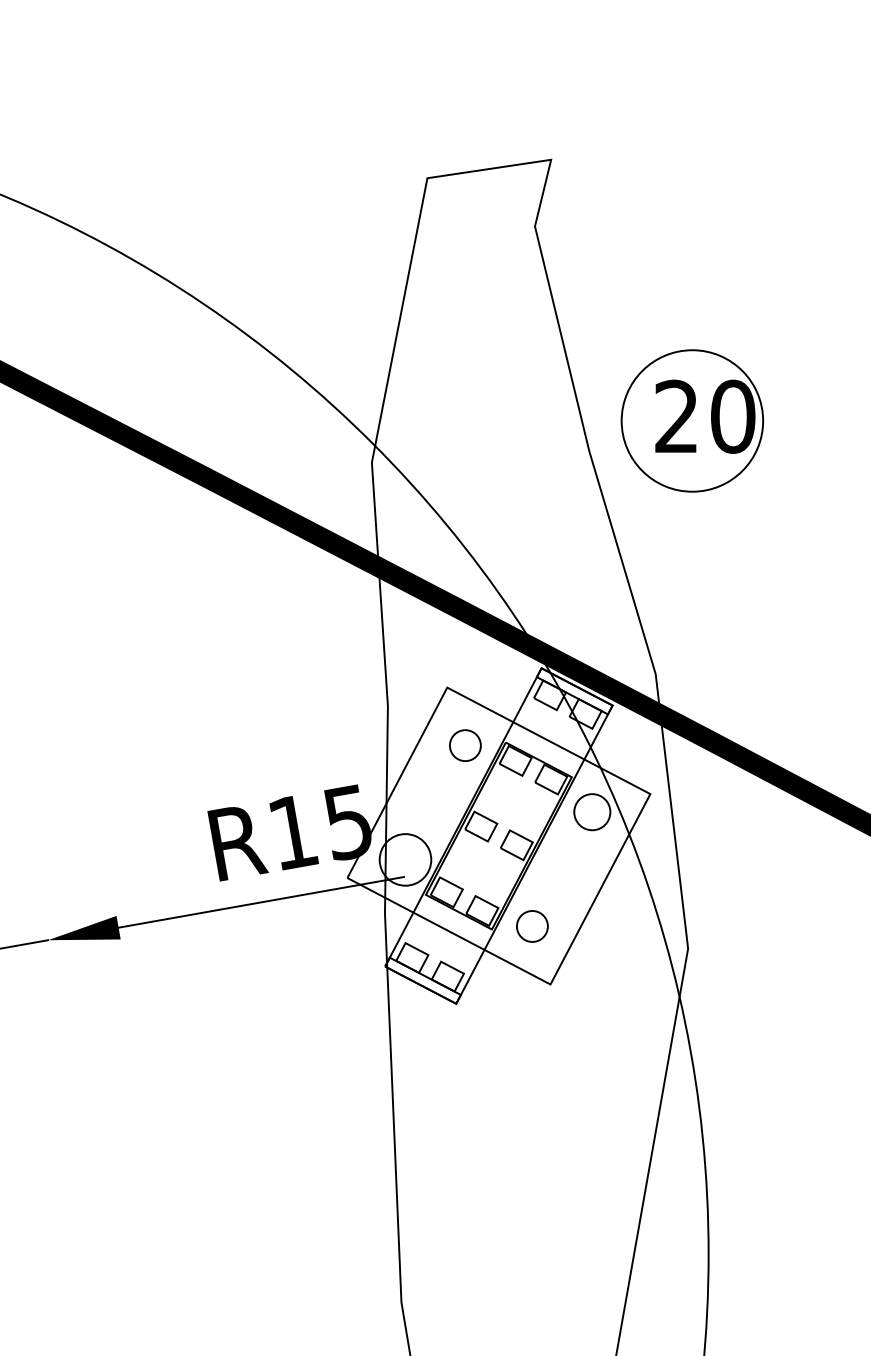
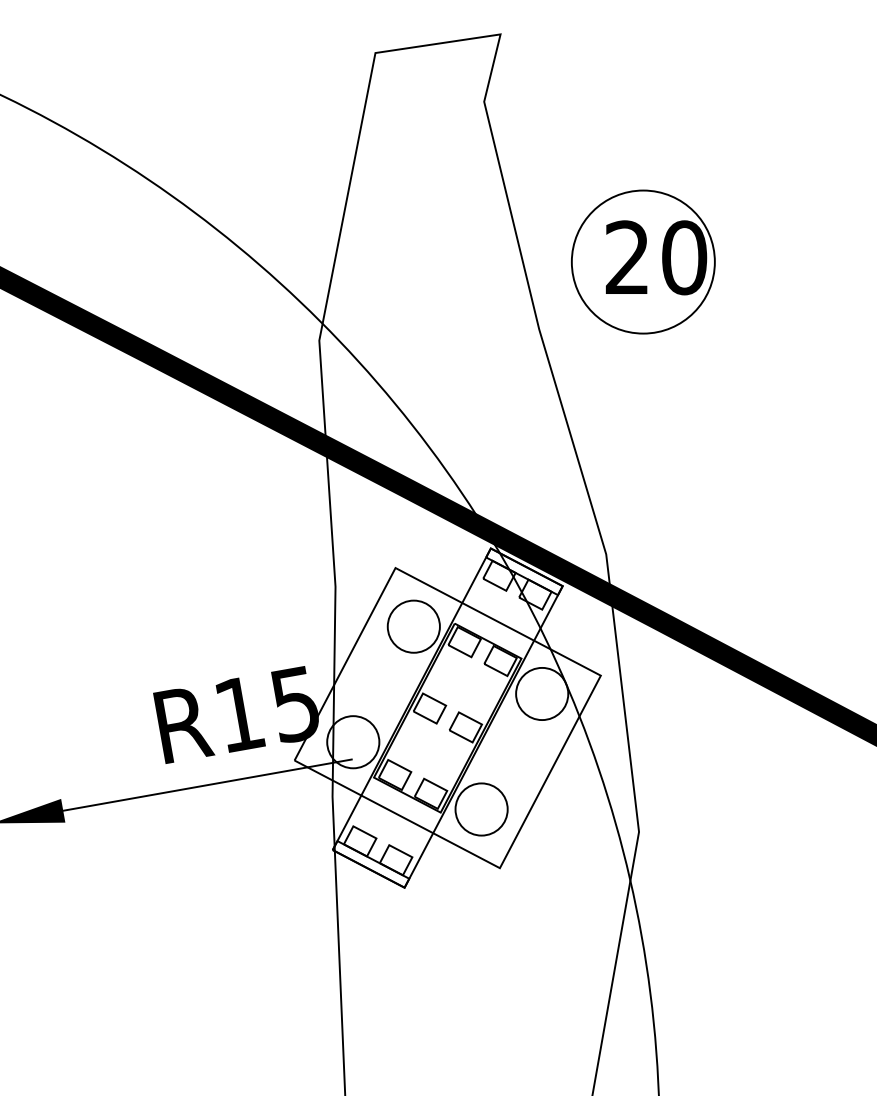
part: (691, 420) -> (642, 261), moved
circle: (465, 745) -> (413, 626), size x1.67
circle: (592, 812) -> (542, 694), size x1.43
circle: (532, 926) -> (481, 809), size x1.67

